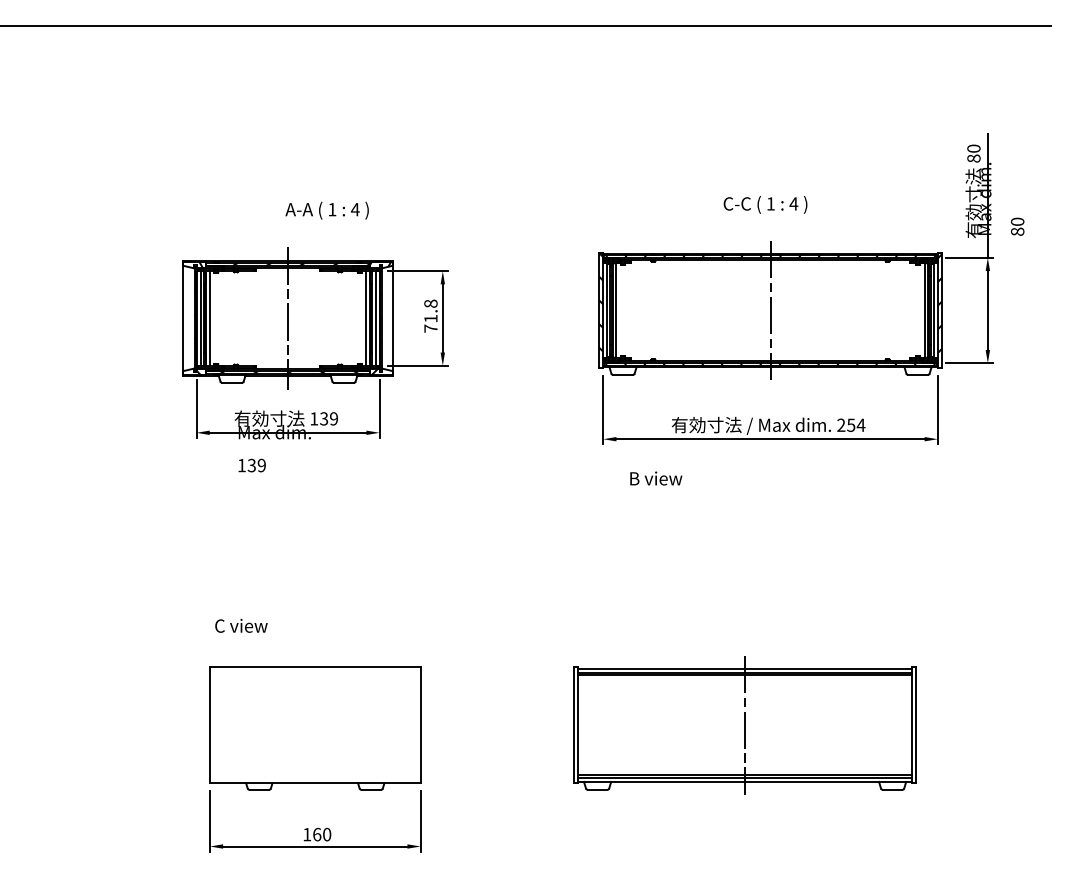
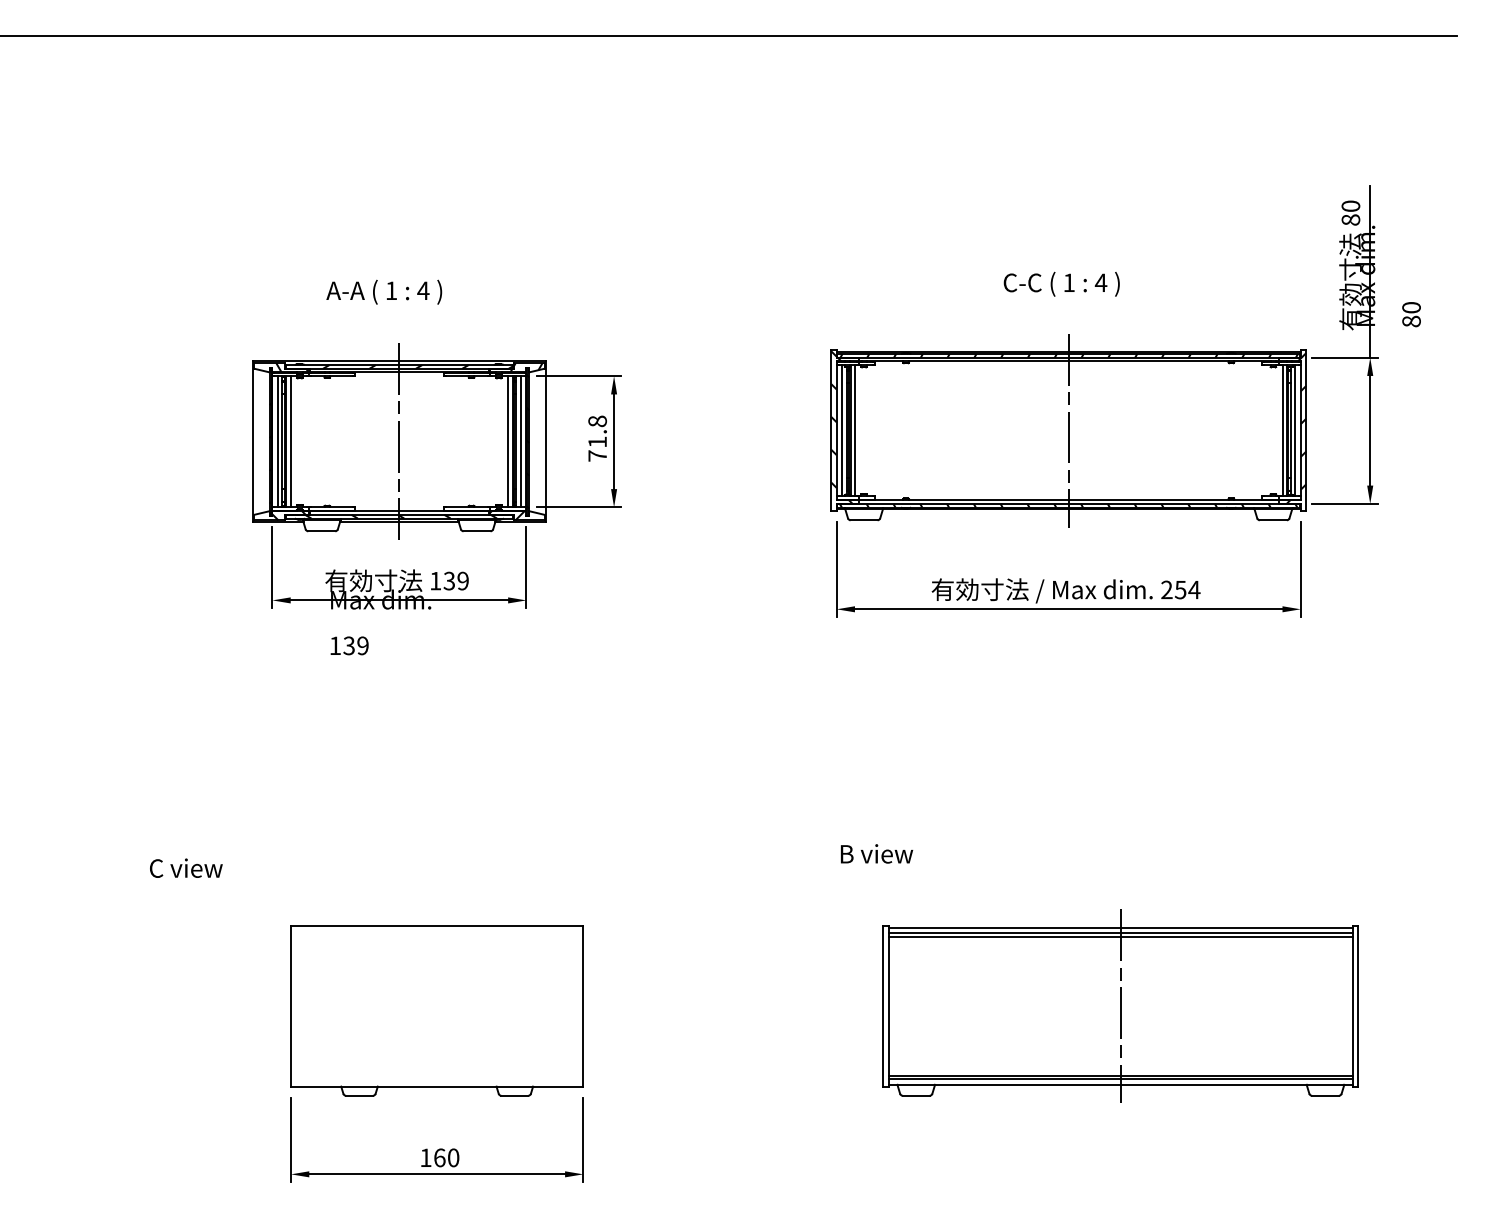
text: (326, 210) -> (383, 292), moved
text: (656, 478) -> (877, 853), moved
text: (241, 625) -> (186, 867), moved
part: (744, 725) -> (1120, 1006), moved

